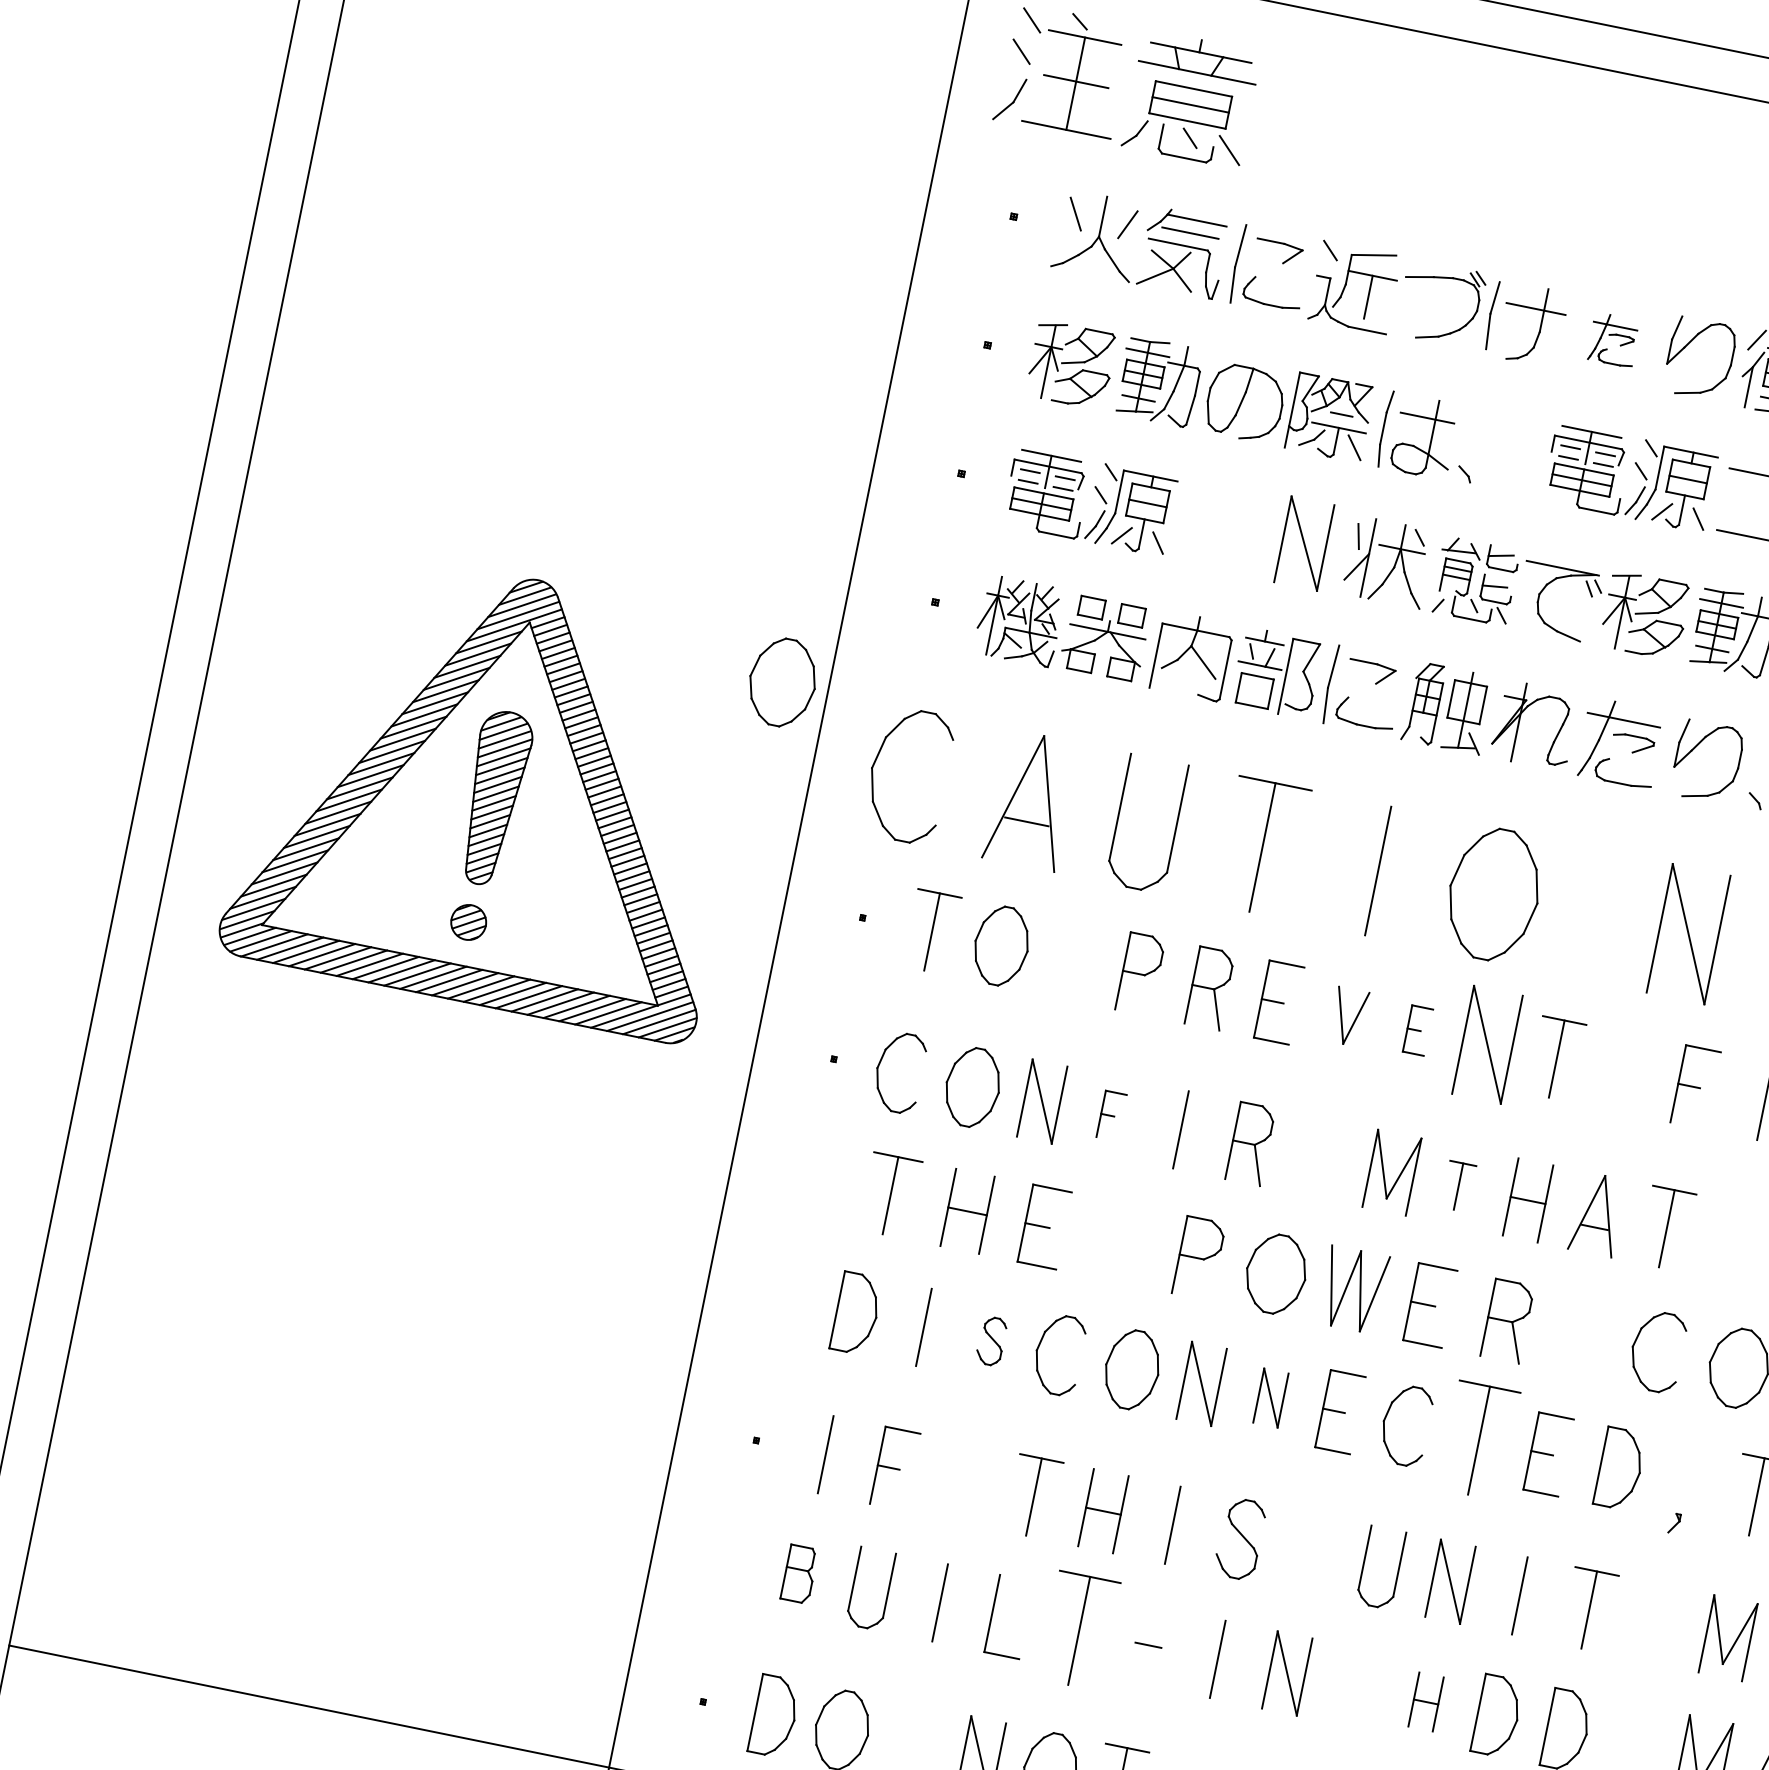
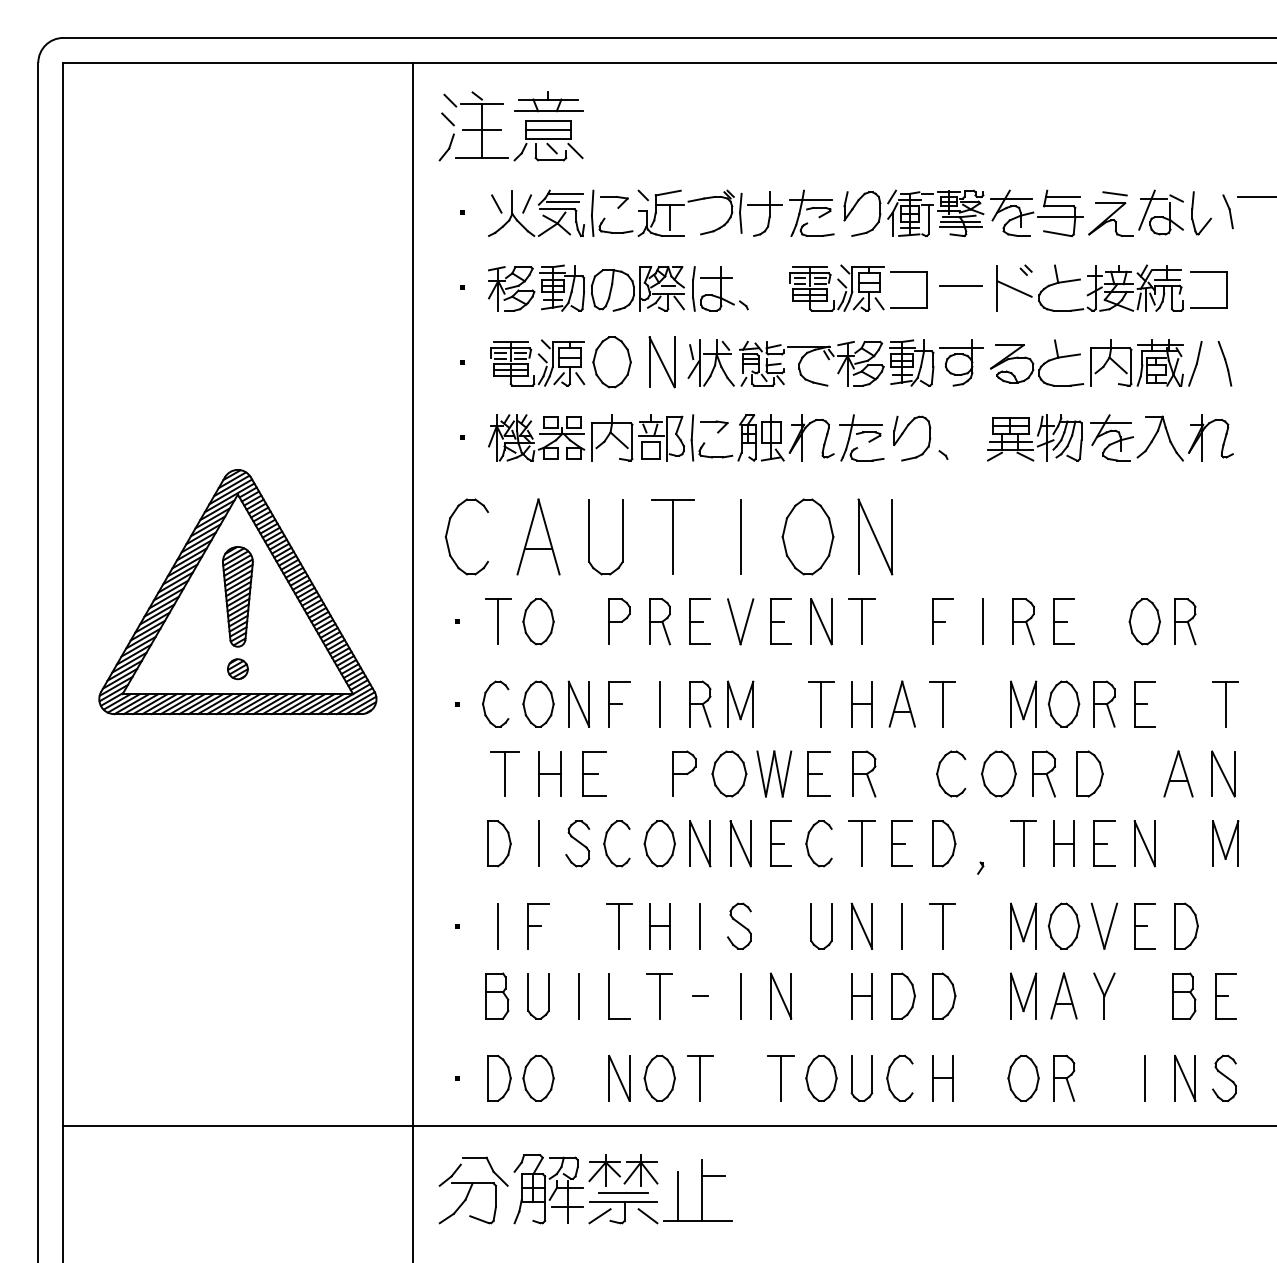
part: (1613, 338) -> (811, 212), size x1.67
part: (781, 682) -> (611, 362), moved
part: (1688, 933) -> (875, 536), moved
part: (1348, 1016) -> (740, 621), size x1.43
part: (1417, 1030) -> (780, 621), size x1.67
part: (1487, 1044) -> (821, 621), size x0.71
part: (1111, 1116) -> (619, 704), size x1.67
part: (1391, 1171) -> (740, 703), moved
part: (1458, 1186) -> (821, 704), size x1.67
part: (990, 1340) -> (577, 843), size x1.67
part: (1270, 1397) -> (740, 843), size x1.43
part: (1478, 1439) -> (861, 843), size x0.71
part: (800, 1573) -> (497, 995), size x1.43
part: (1078, 1631) -> (659, 996), size x0.71
part: (1425, 1702) -> (861, 996), size x1.43

